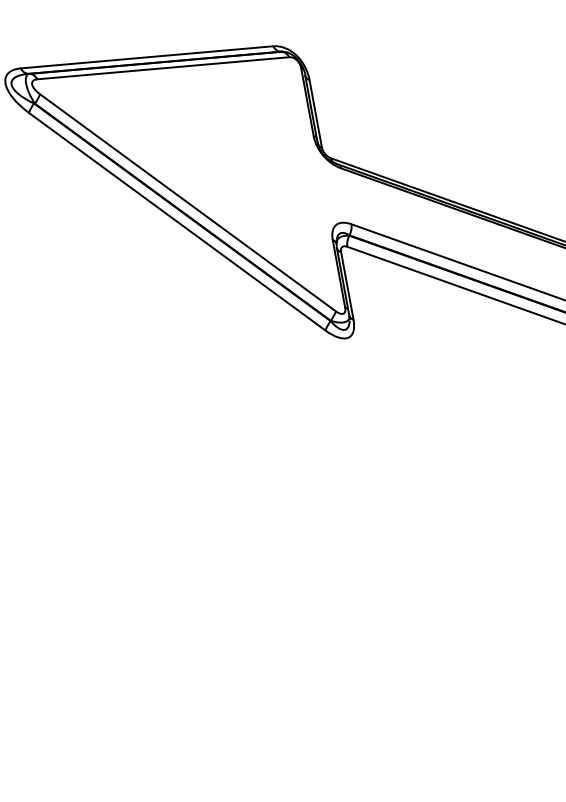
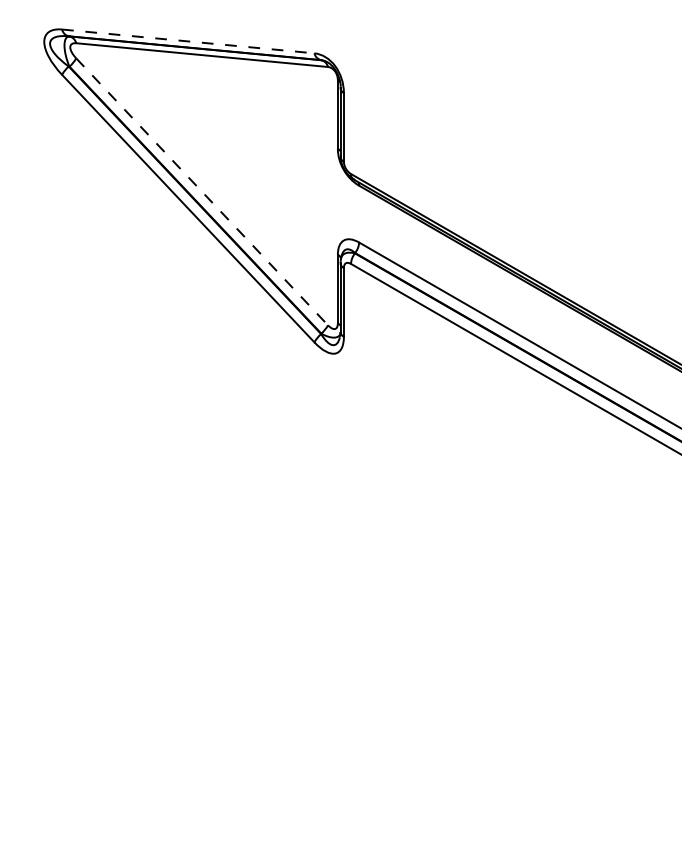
line: (147, 57) -> (188, 41), solid -> dashed
line: (188, 203) -> (202, 192), solid -> dashed

